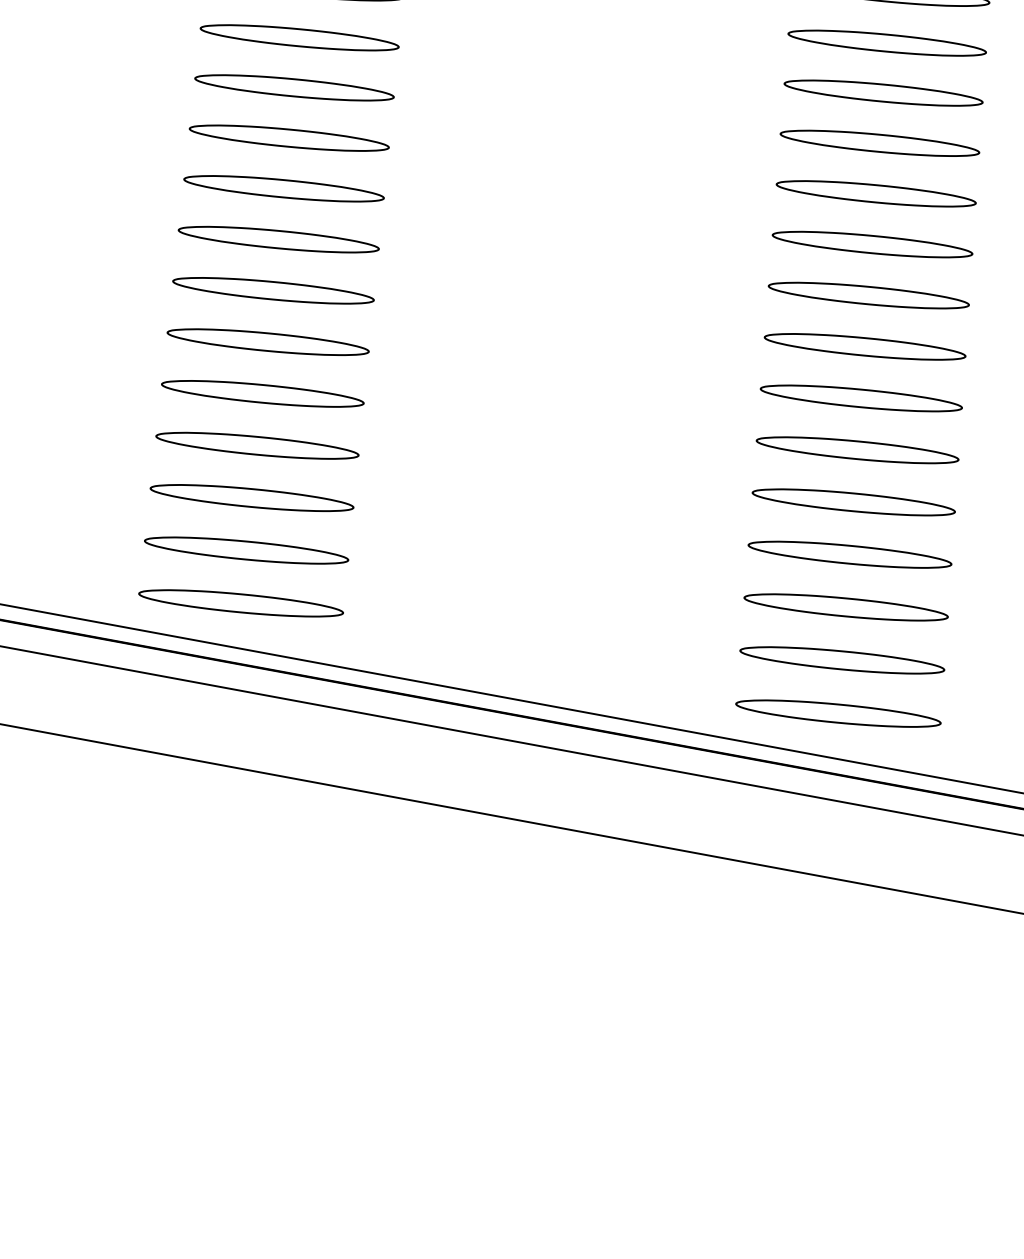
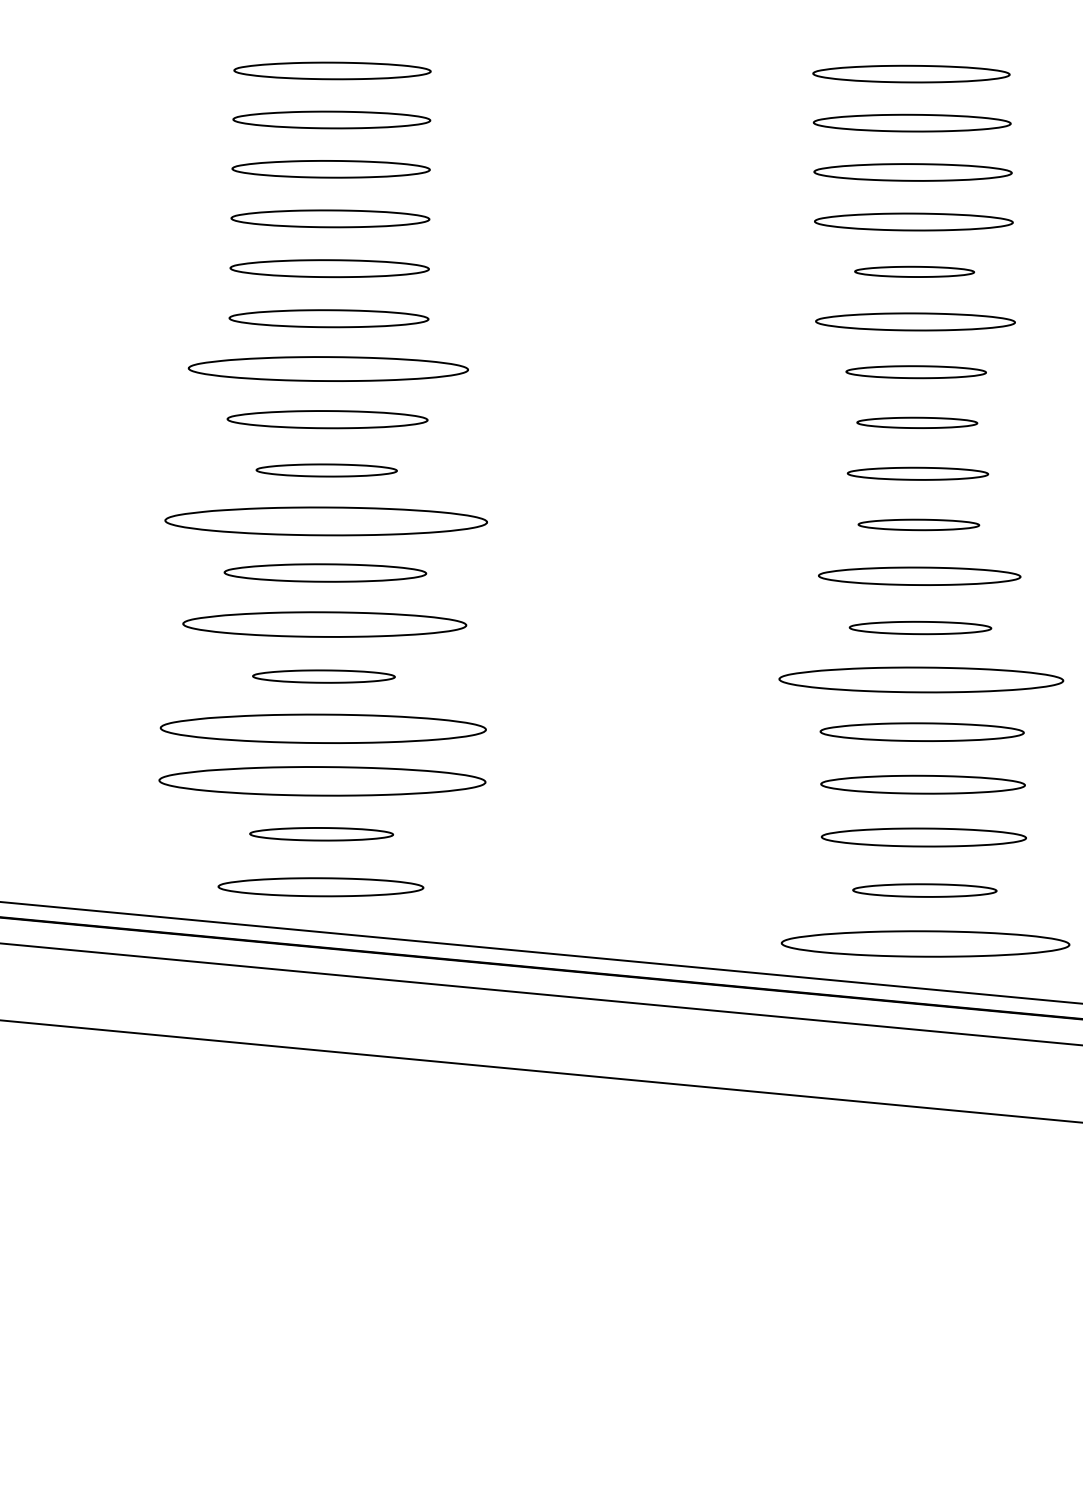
part: (887, 42) -> (914, 271), size x0.6
part: (293, 87) -> (327, 368), size x1.4
part: (879, 142) -> (915, 371), size x0.7
part: (283, 188) -> (326, 470), size x0.7
part: (876, 193) -> (917, 422), size x0.6
part: (278, 239) -> (325, 521), size x1.6
part: (872, 244) -> (917, 473), size x0.7
part: (868, 295) -> (918, 524), size x0.6
part: (268, 341) -> (324, 624), size x1.4
part: (262, 393) -> (323, 676), size x0.7
part: (861, 397) -> (920, 627), size x0.7
part: (256, 445) -> (322, 728), size x1.6
part: (857, 449) -> (921, 679), size x1.4
part: (252, 498) -> (322, 781), size x1.6
part: (246, 550) -> (321, 834), size x0.7
part: (842, 660) -> (924, 890), size x0.7
part: (838, 713) -> (925, 943), size x1.4

